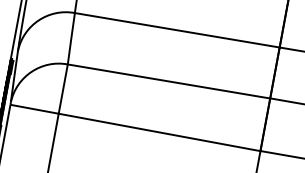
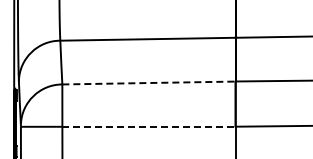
line: (169, 82) -> (149, 83), solid -> dashed
line: (160, 132) -> (149, 126), solid -> dashed

